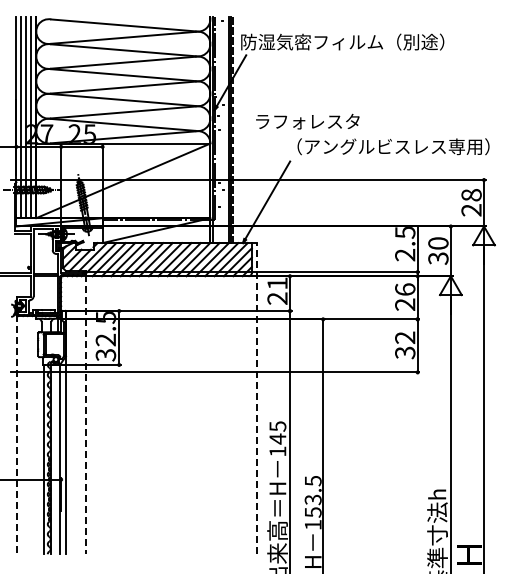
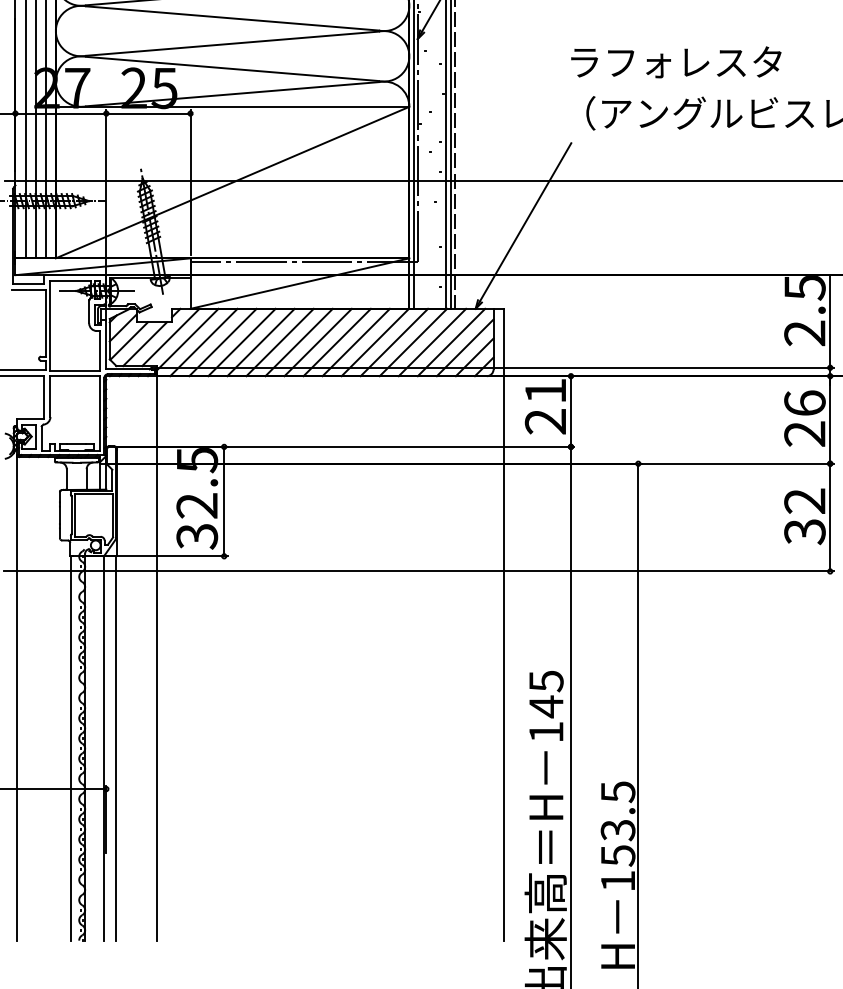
text: (307, 121) -> (675, 62), moved
line: (256, 398) -> (502, 624), dashed -> solid
line: (86, 415) -> (157, 658), dashed -> solid
line: (17, 434) -> (17, 697), dashed -> solid

